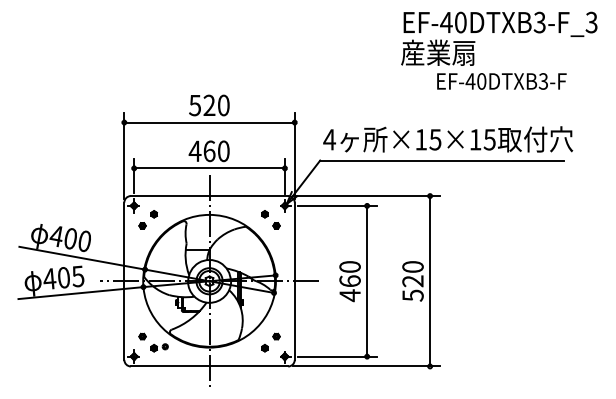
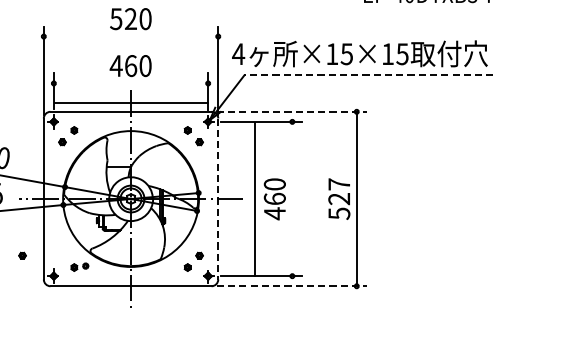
line: (209, 122) -> (130, 36), removed
text: (448, 139) -> (360, 53), moved
line: (441, 160) -> (368, 75), solid -> dashed
line: (209, 168) -> (130, 103), moved
line: (367, 196) -> (292, 112), solid -> dashed
text: (412, 266) -> (338, 183), 520 -> 527
line: (367, 280) -> (254, 198), moved
line: (294, 281) -> (217, 199), solid -> dashed
part: (142, 336) -> (22, 255), moved
line: (367, 366) -> (292, 286), solid -> dashed

